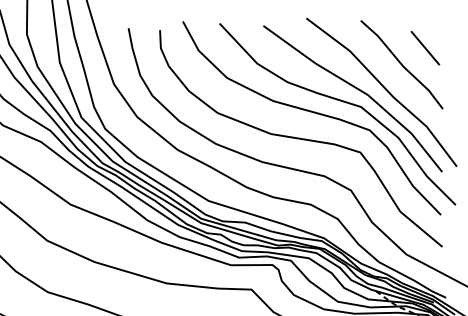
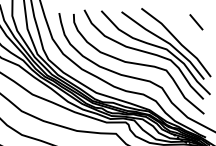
line: (401, 63) -> (185, 29), removed

